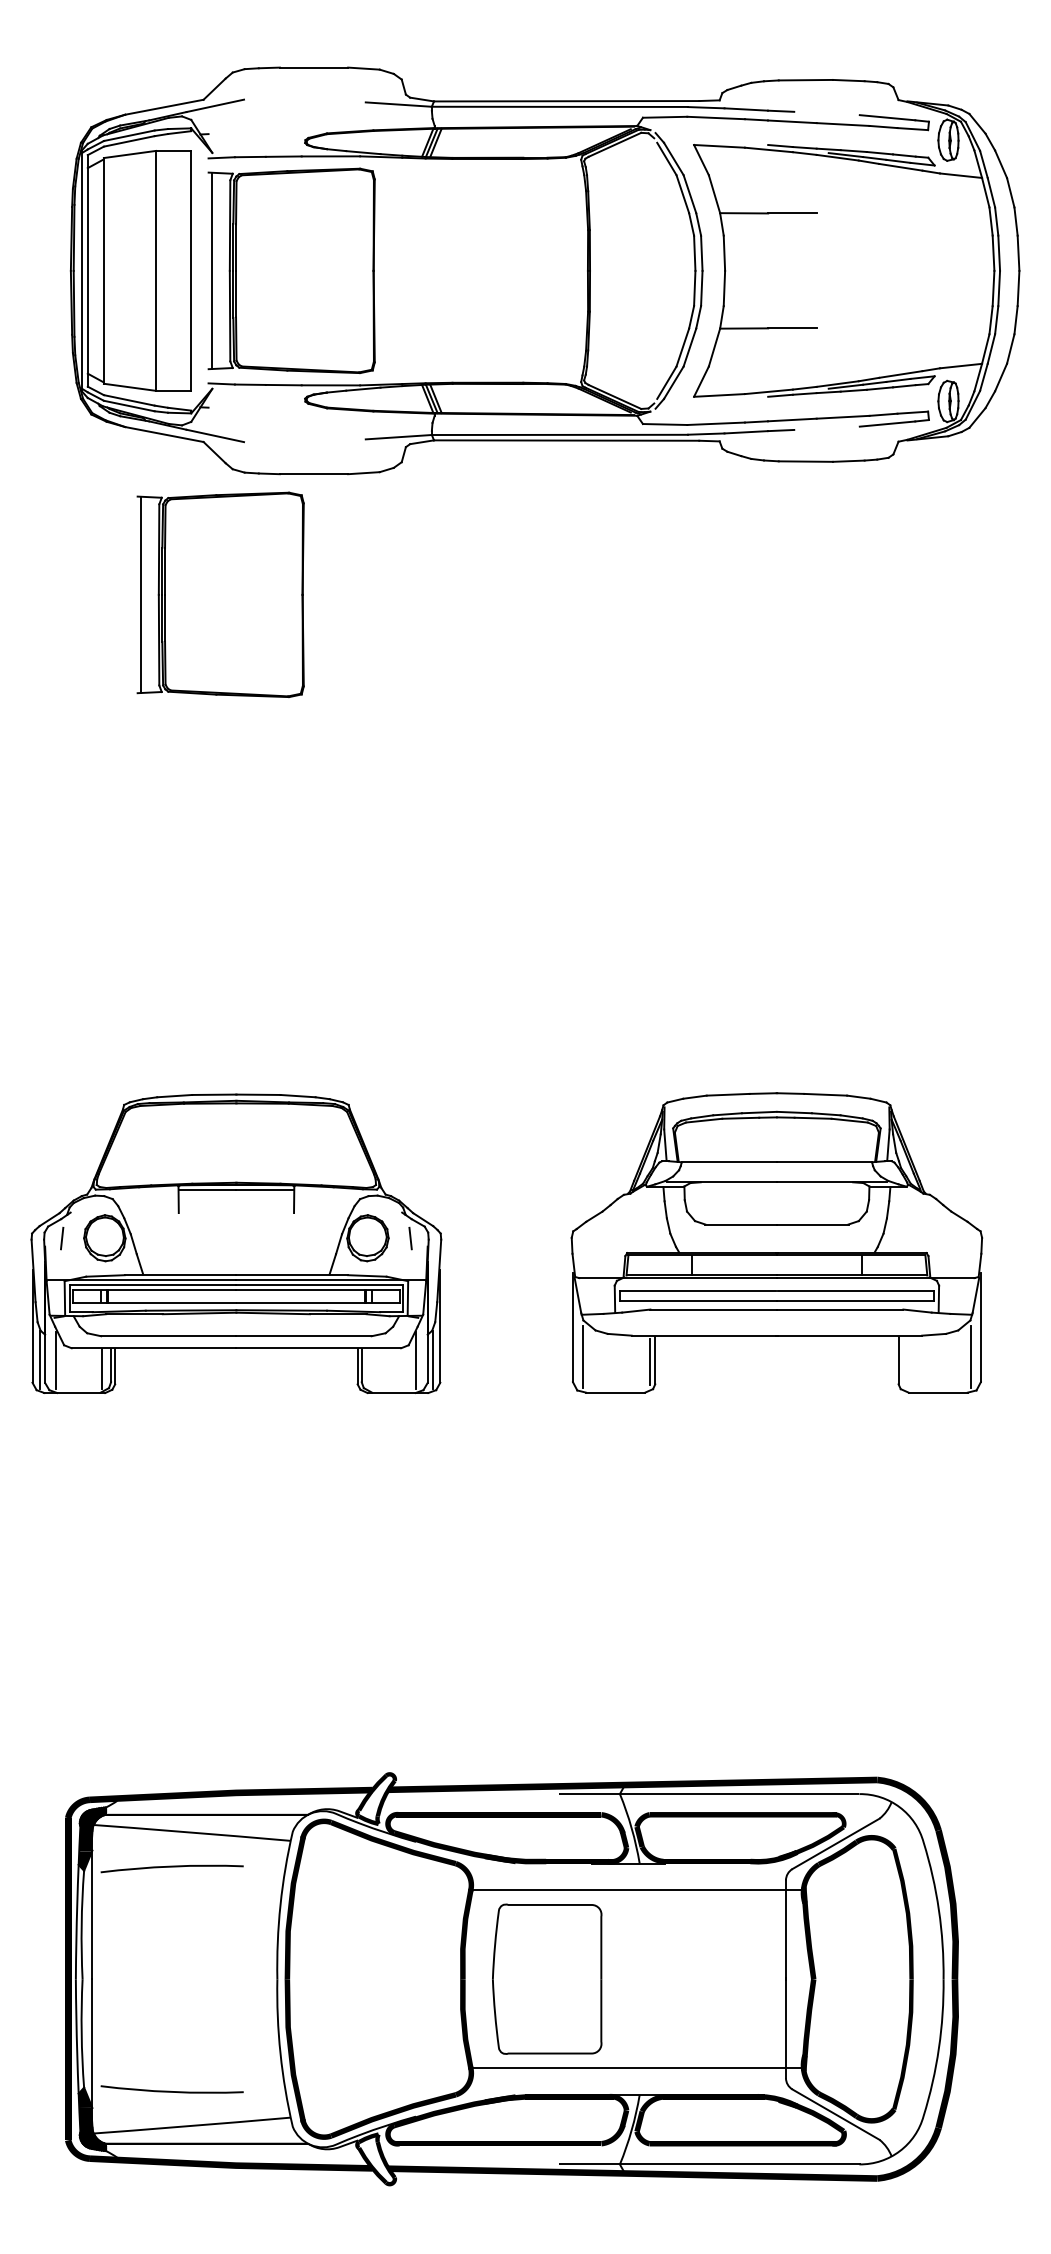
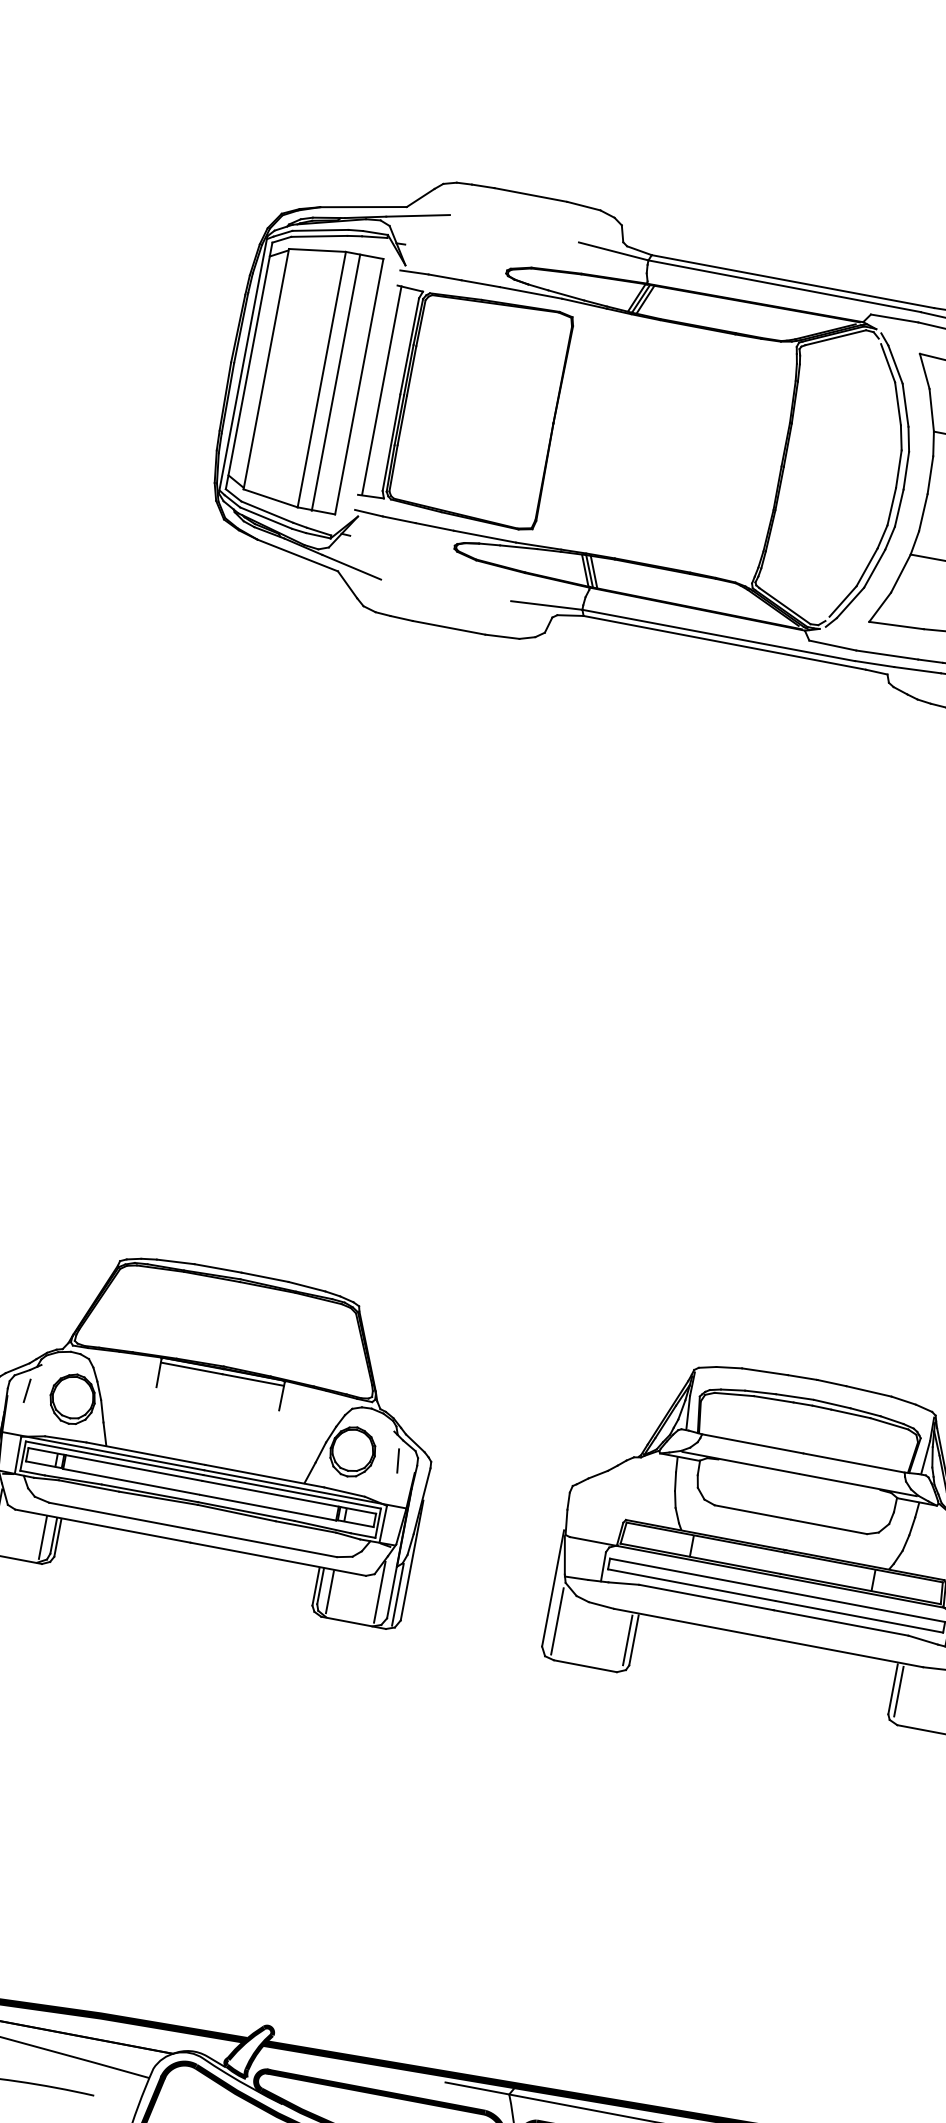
line: (169, 270) -> (336, 381), added
part: (220, 594) -> (325, 737), removed
line: (904, 1361) -> (899, 1691), added
line: (371, 1368) -> (330, 1591), added

